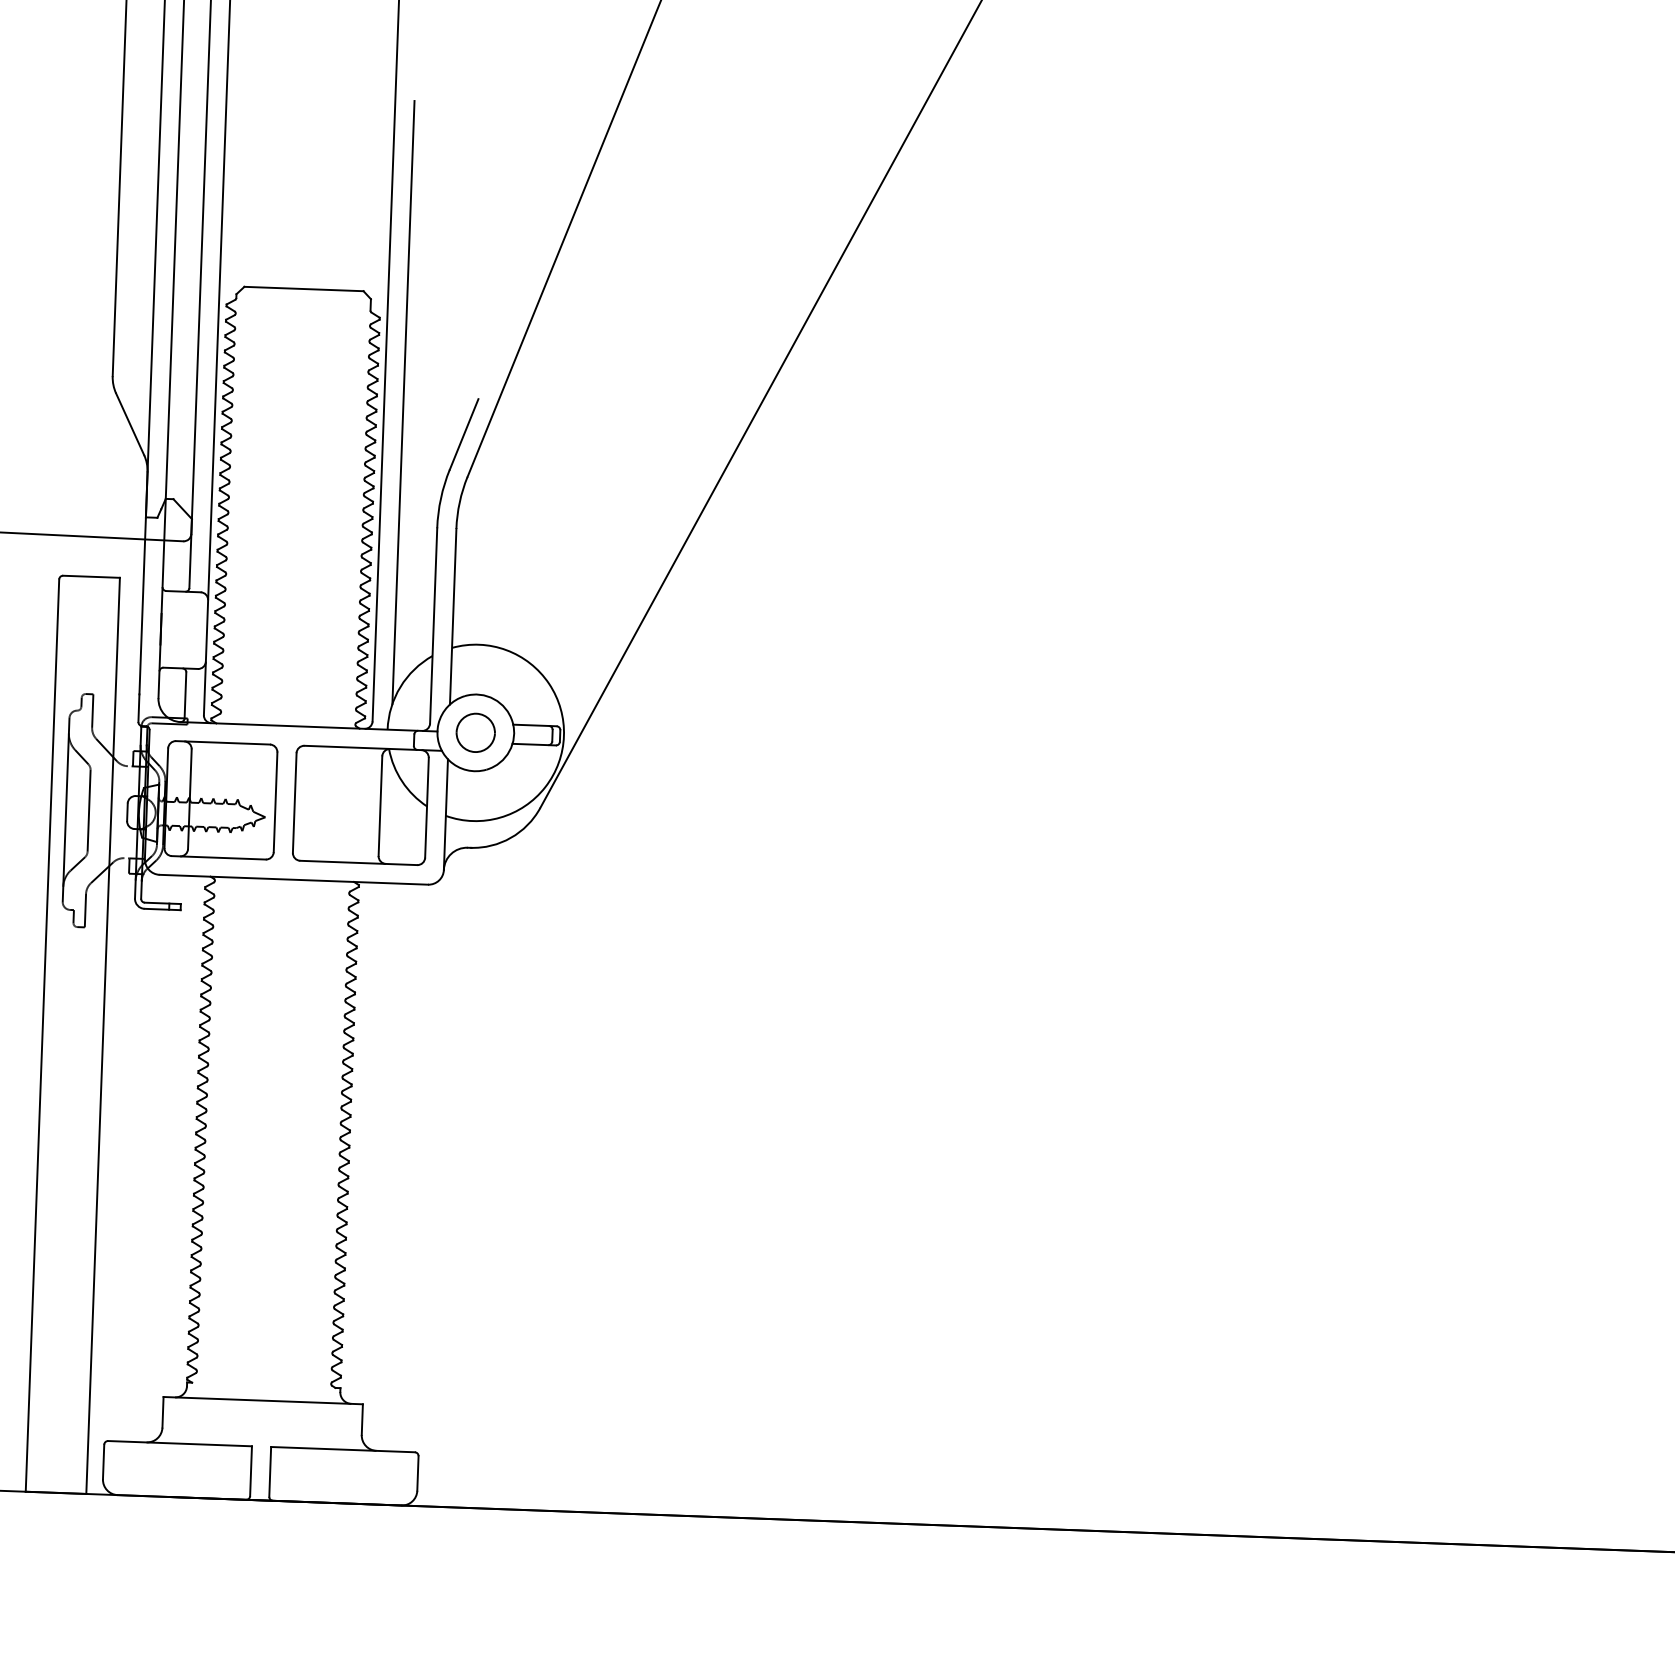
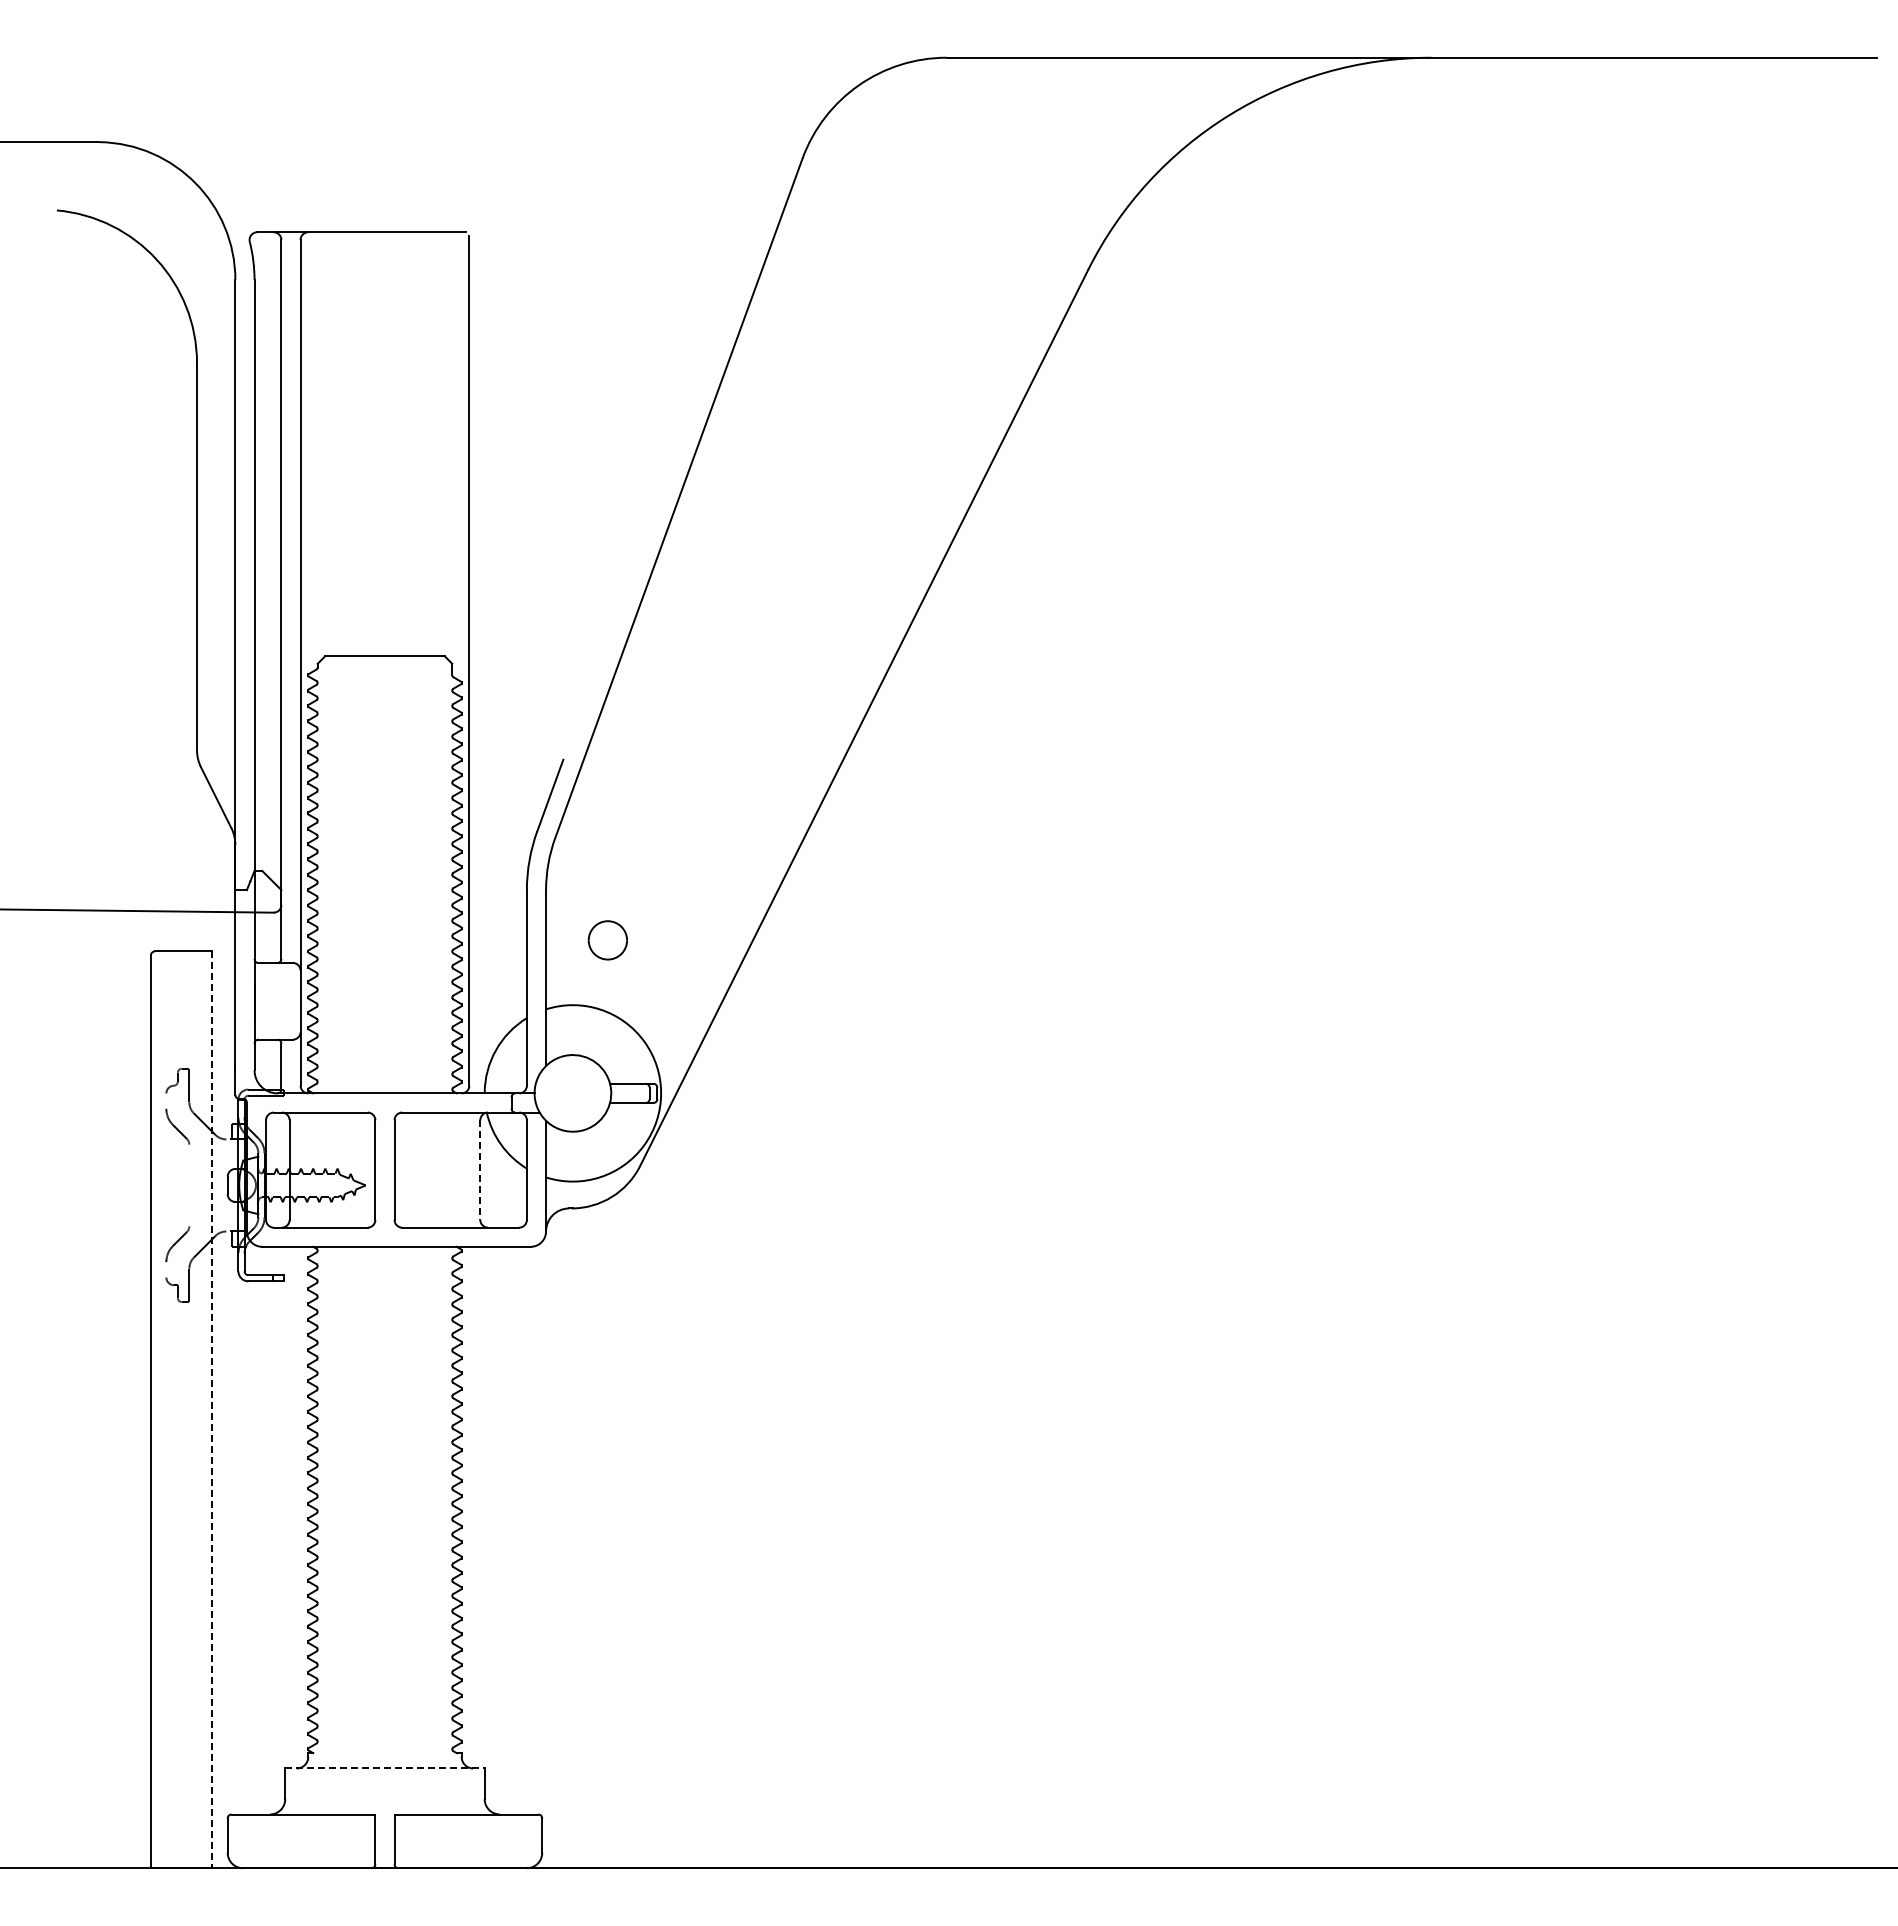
line: (403, 402) -> (488, 765), removed
part: (475, 732) -> (607, 940), moved
line: (380, 806) -> (480, 1170), solid -> dashed
line: (66, 810) -> (166, 1185), removed
line: (89, 810) -> (189, 1185), removed
line: (102, 1036) -> (211, 1410), solid -> dashed
line: (262, 1400) -> (384, 1768), solid -> dashed

